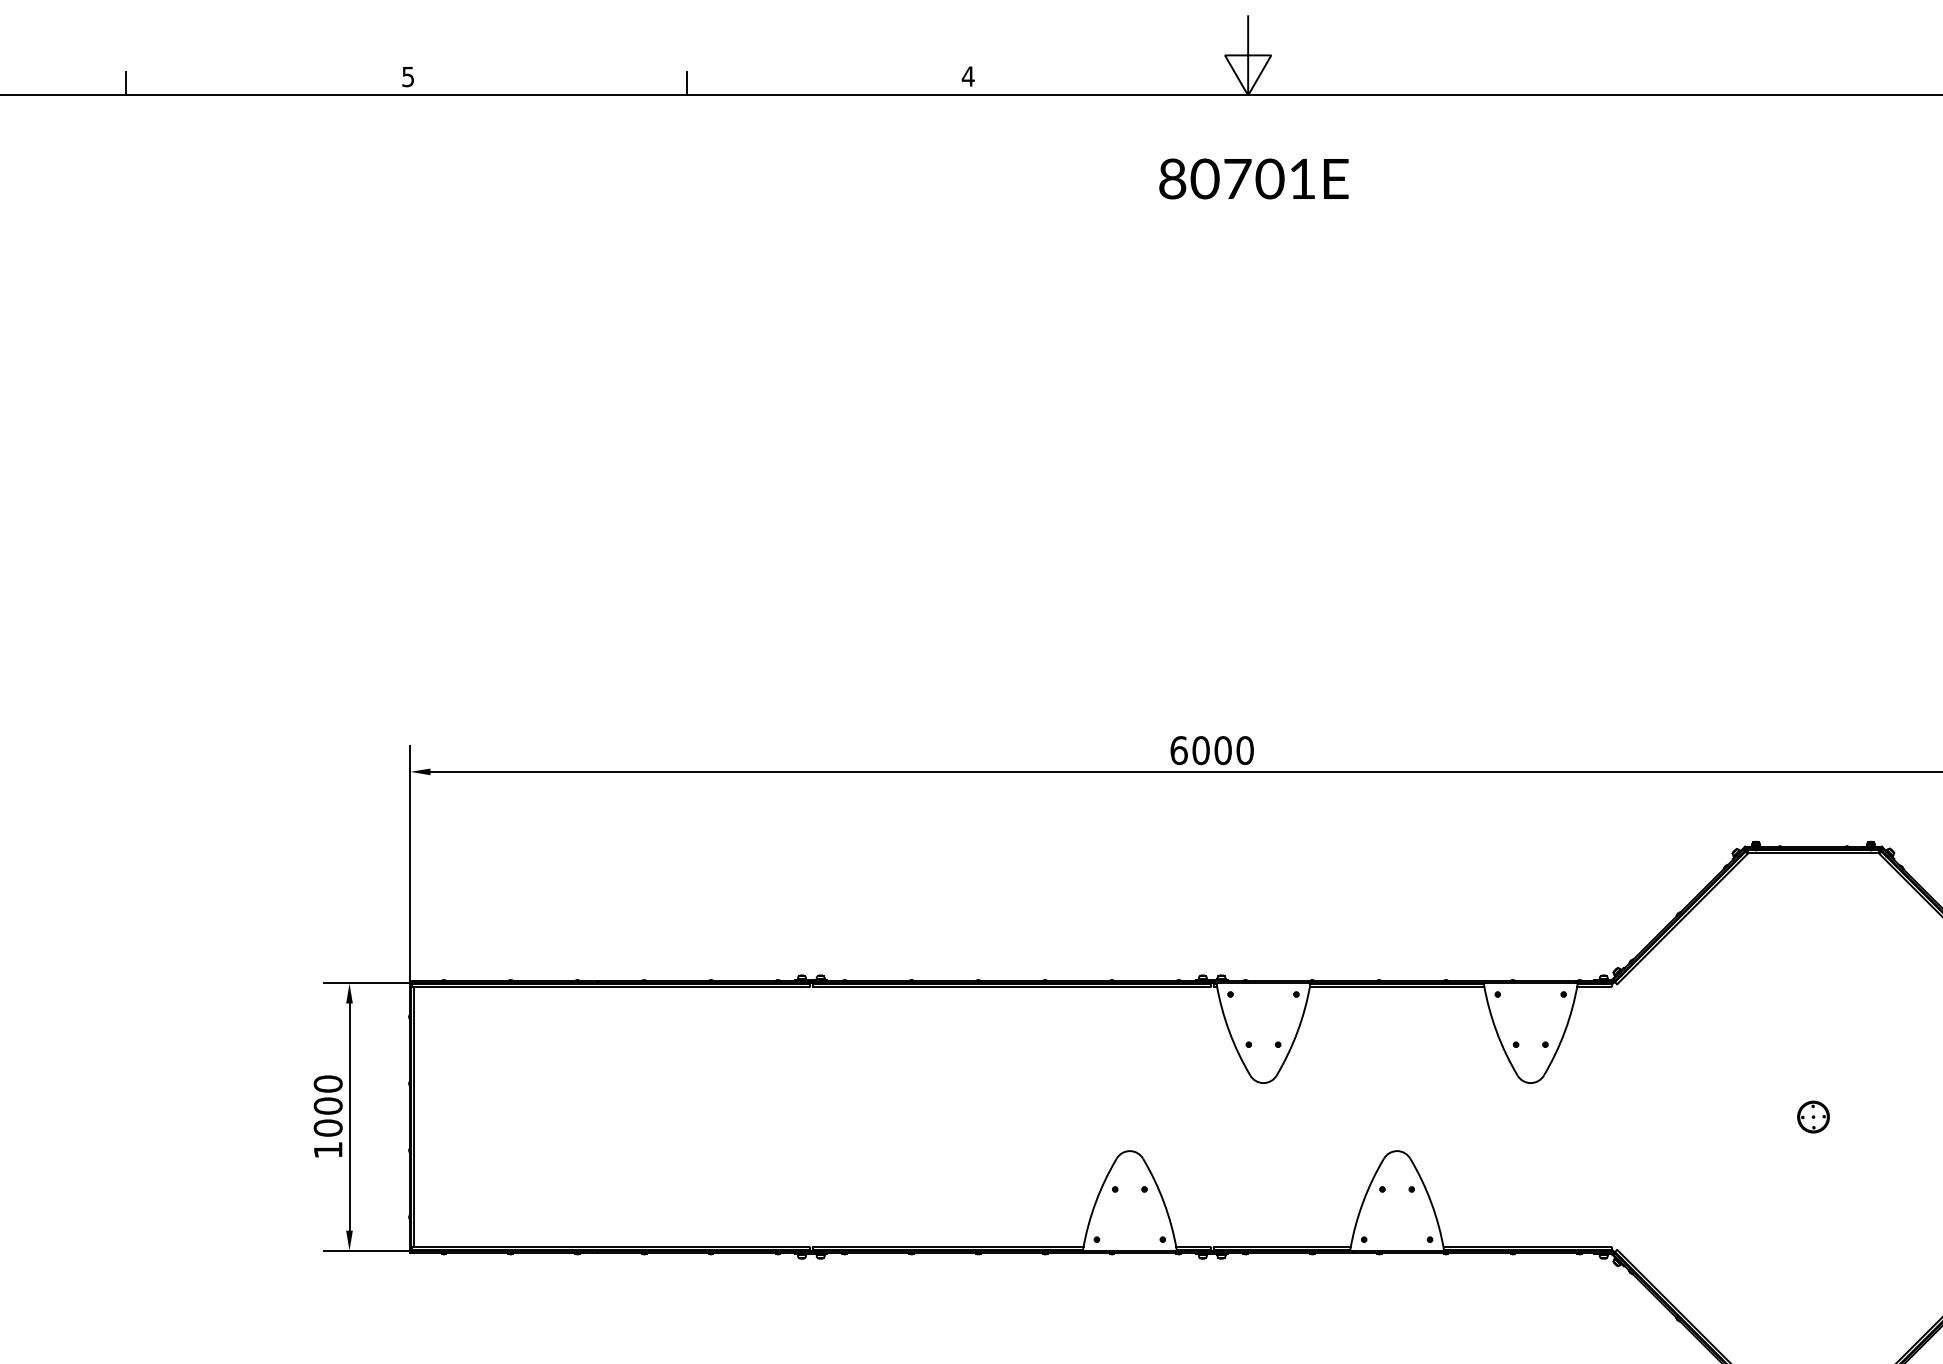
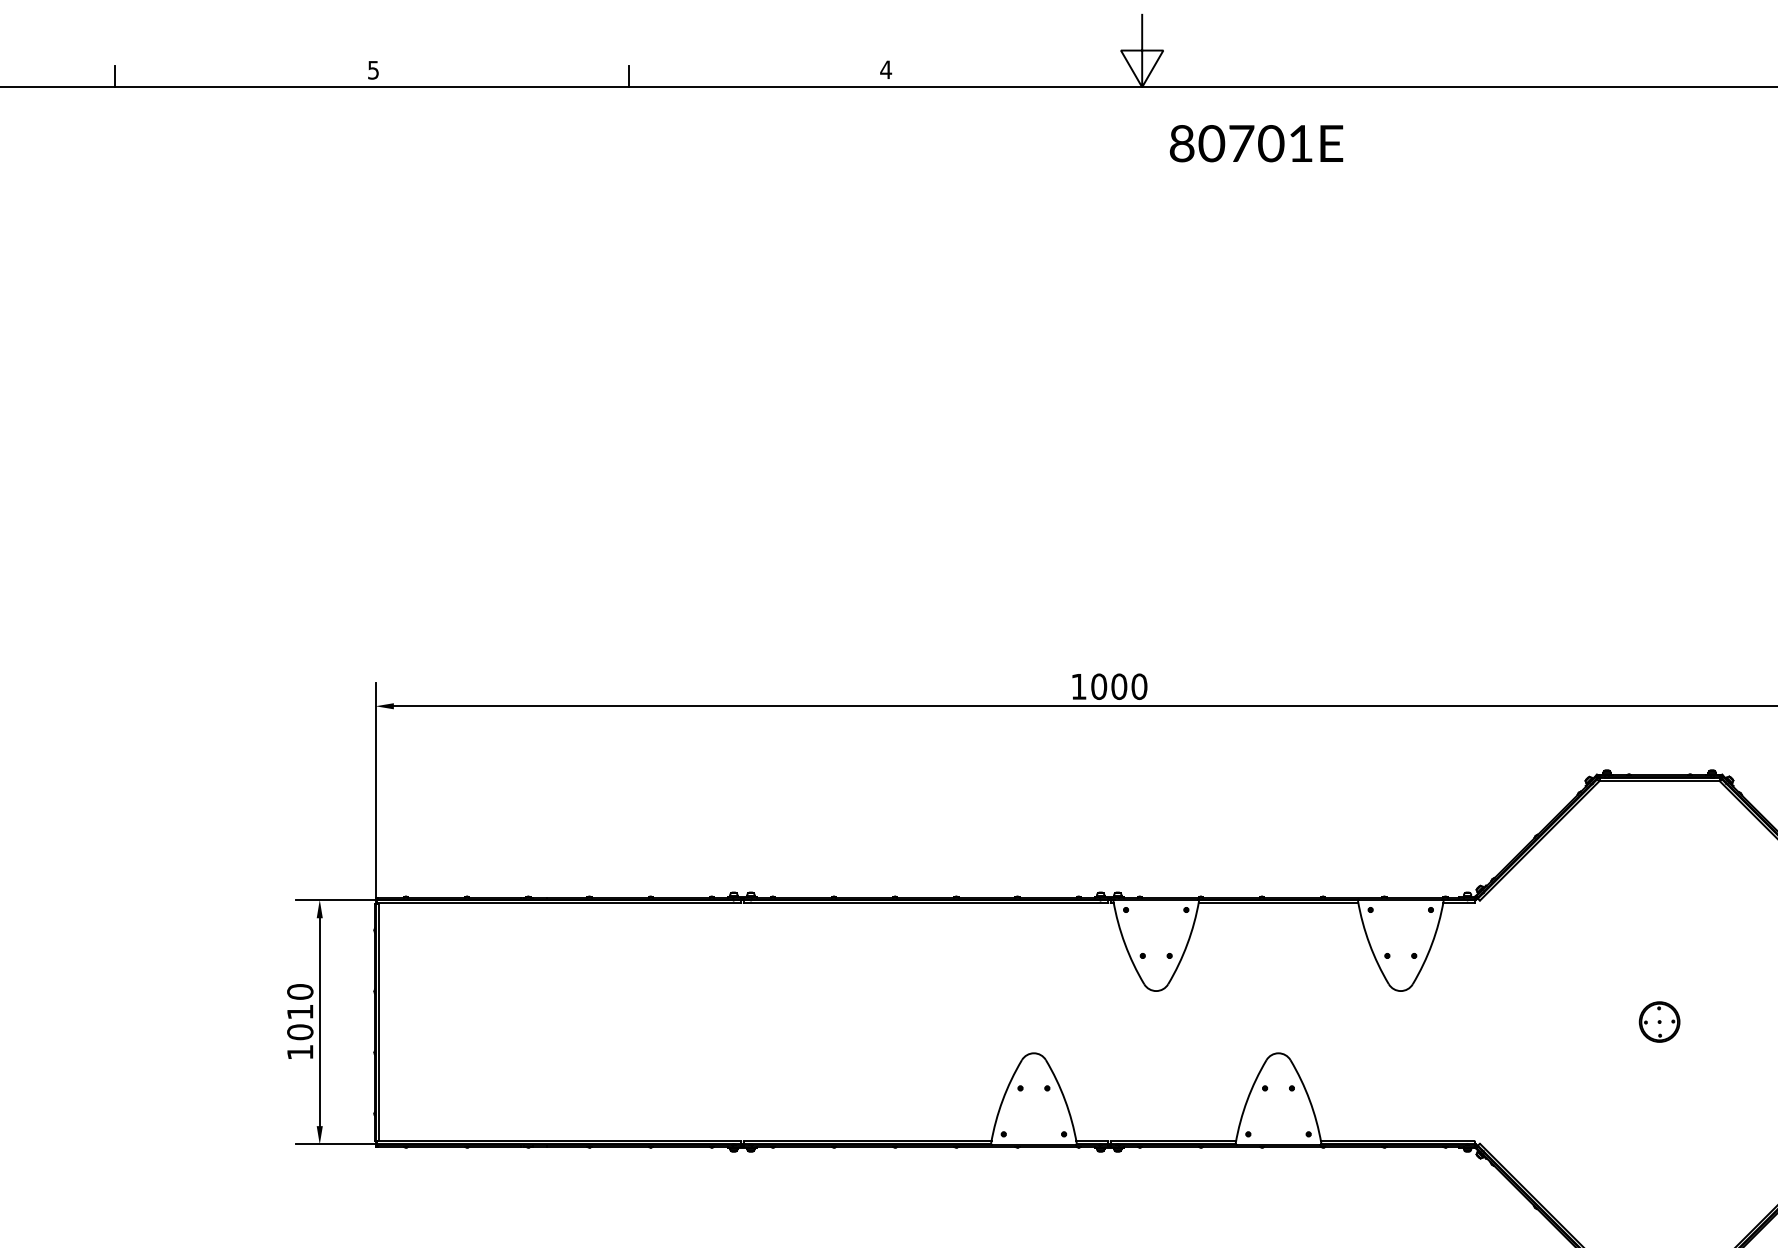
text: (1253, 178) -> (1256, 143), moved
text: (1179, 750) -> (1079, 686), 6000 -> 1000
text: (328, 1105) -> (300, 1011), 1000 -> 1010
part: (1813, 1117) -> (1659, 1022), size x1.4

